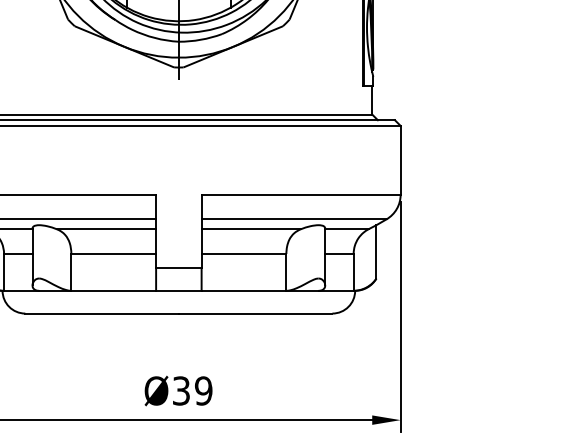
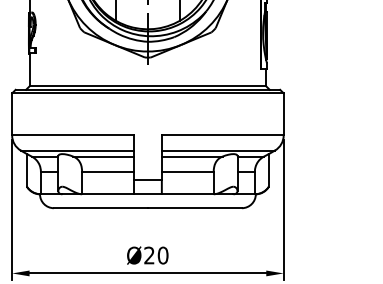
text: (192, 390) -> (156, 255), Ø39 -> Ø20

